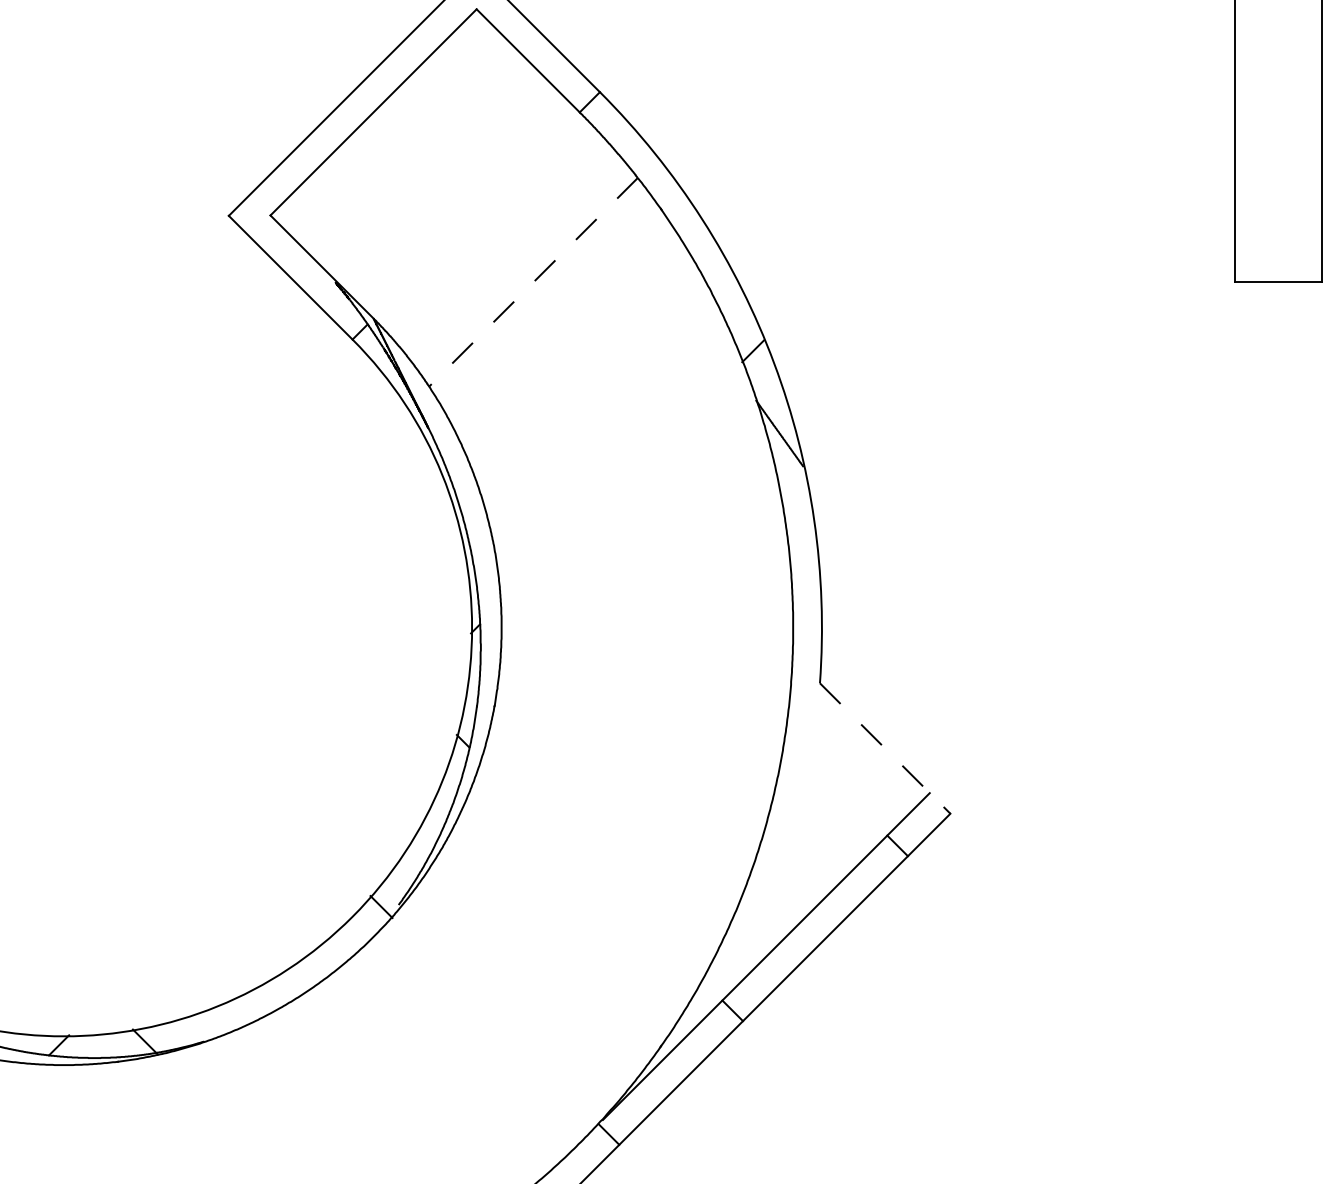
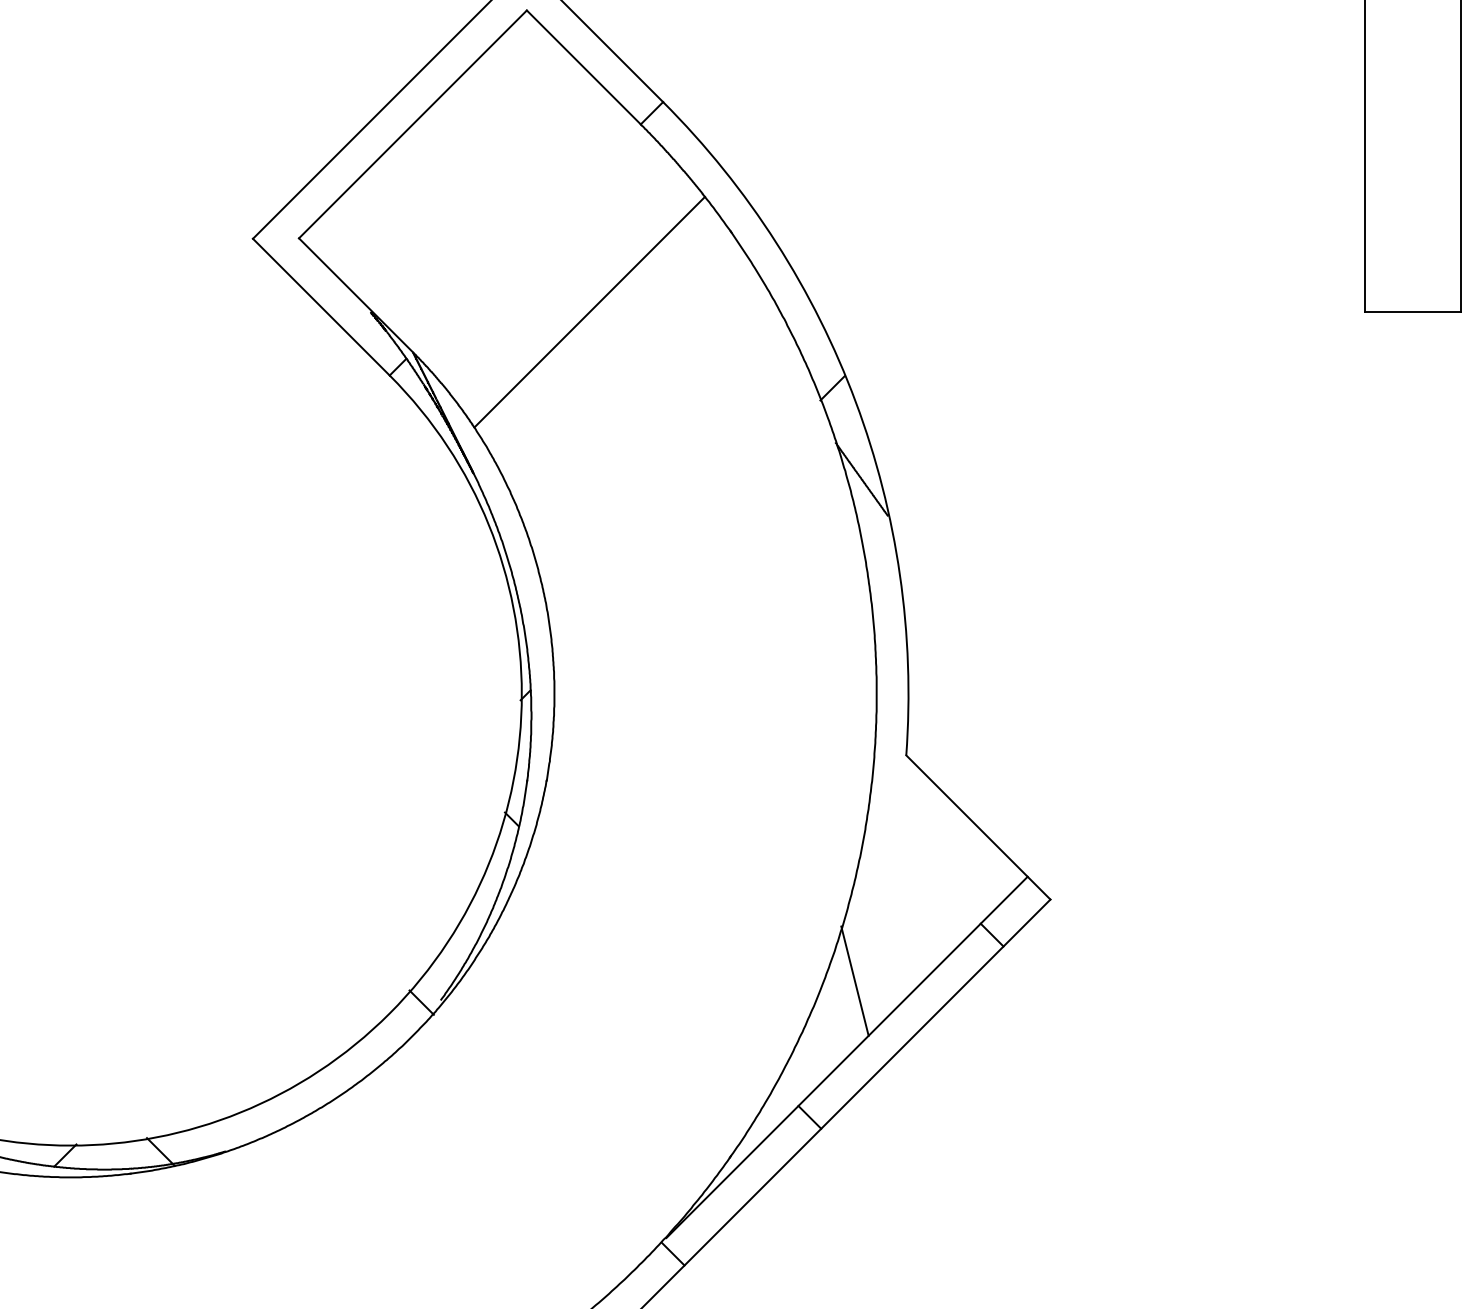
line: (533, 282) -> (589, 312), dashed -> solid
line: (885, 748) -> (978, 827), dashed -> solid
line: (773, 886) -> (854, 980), added

